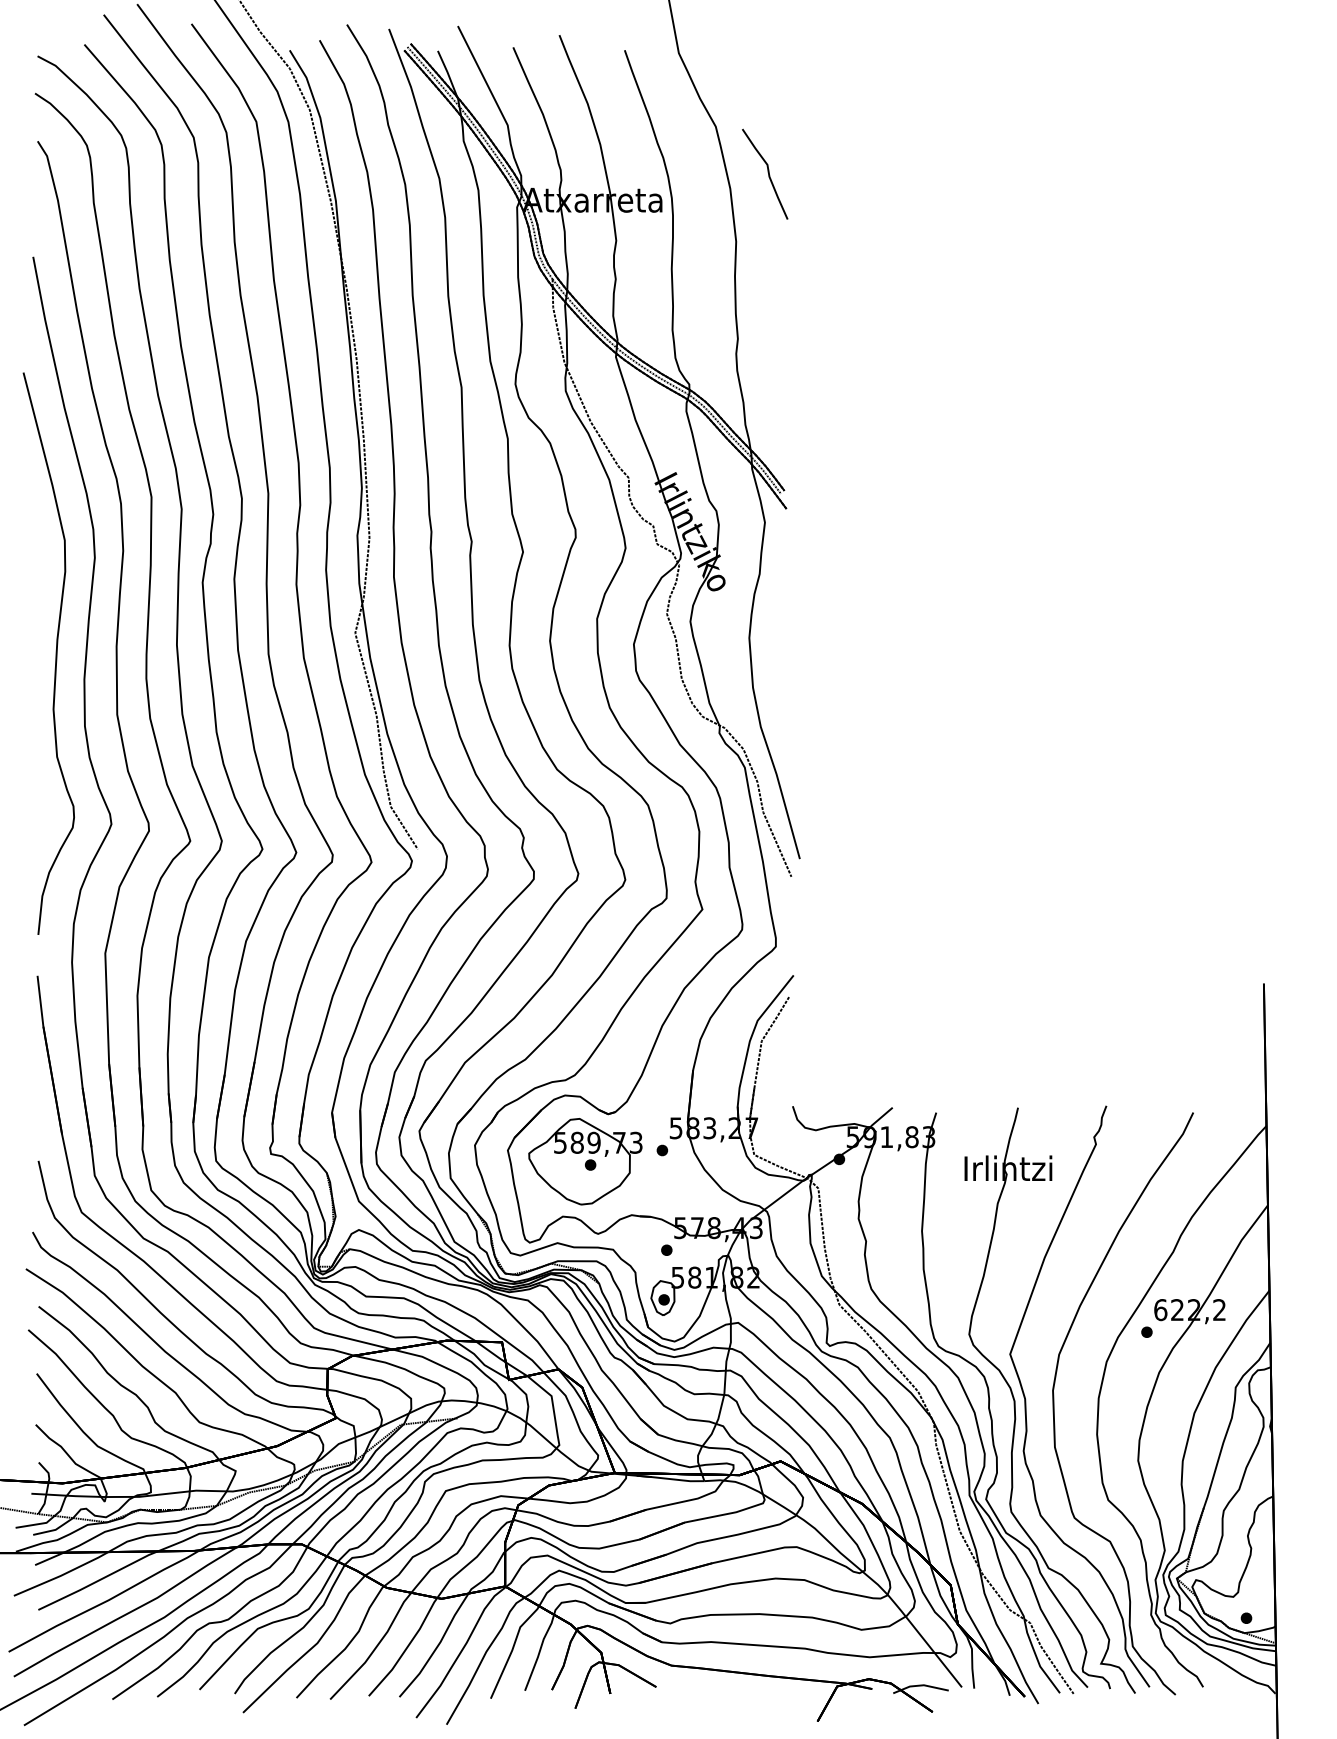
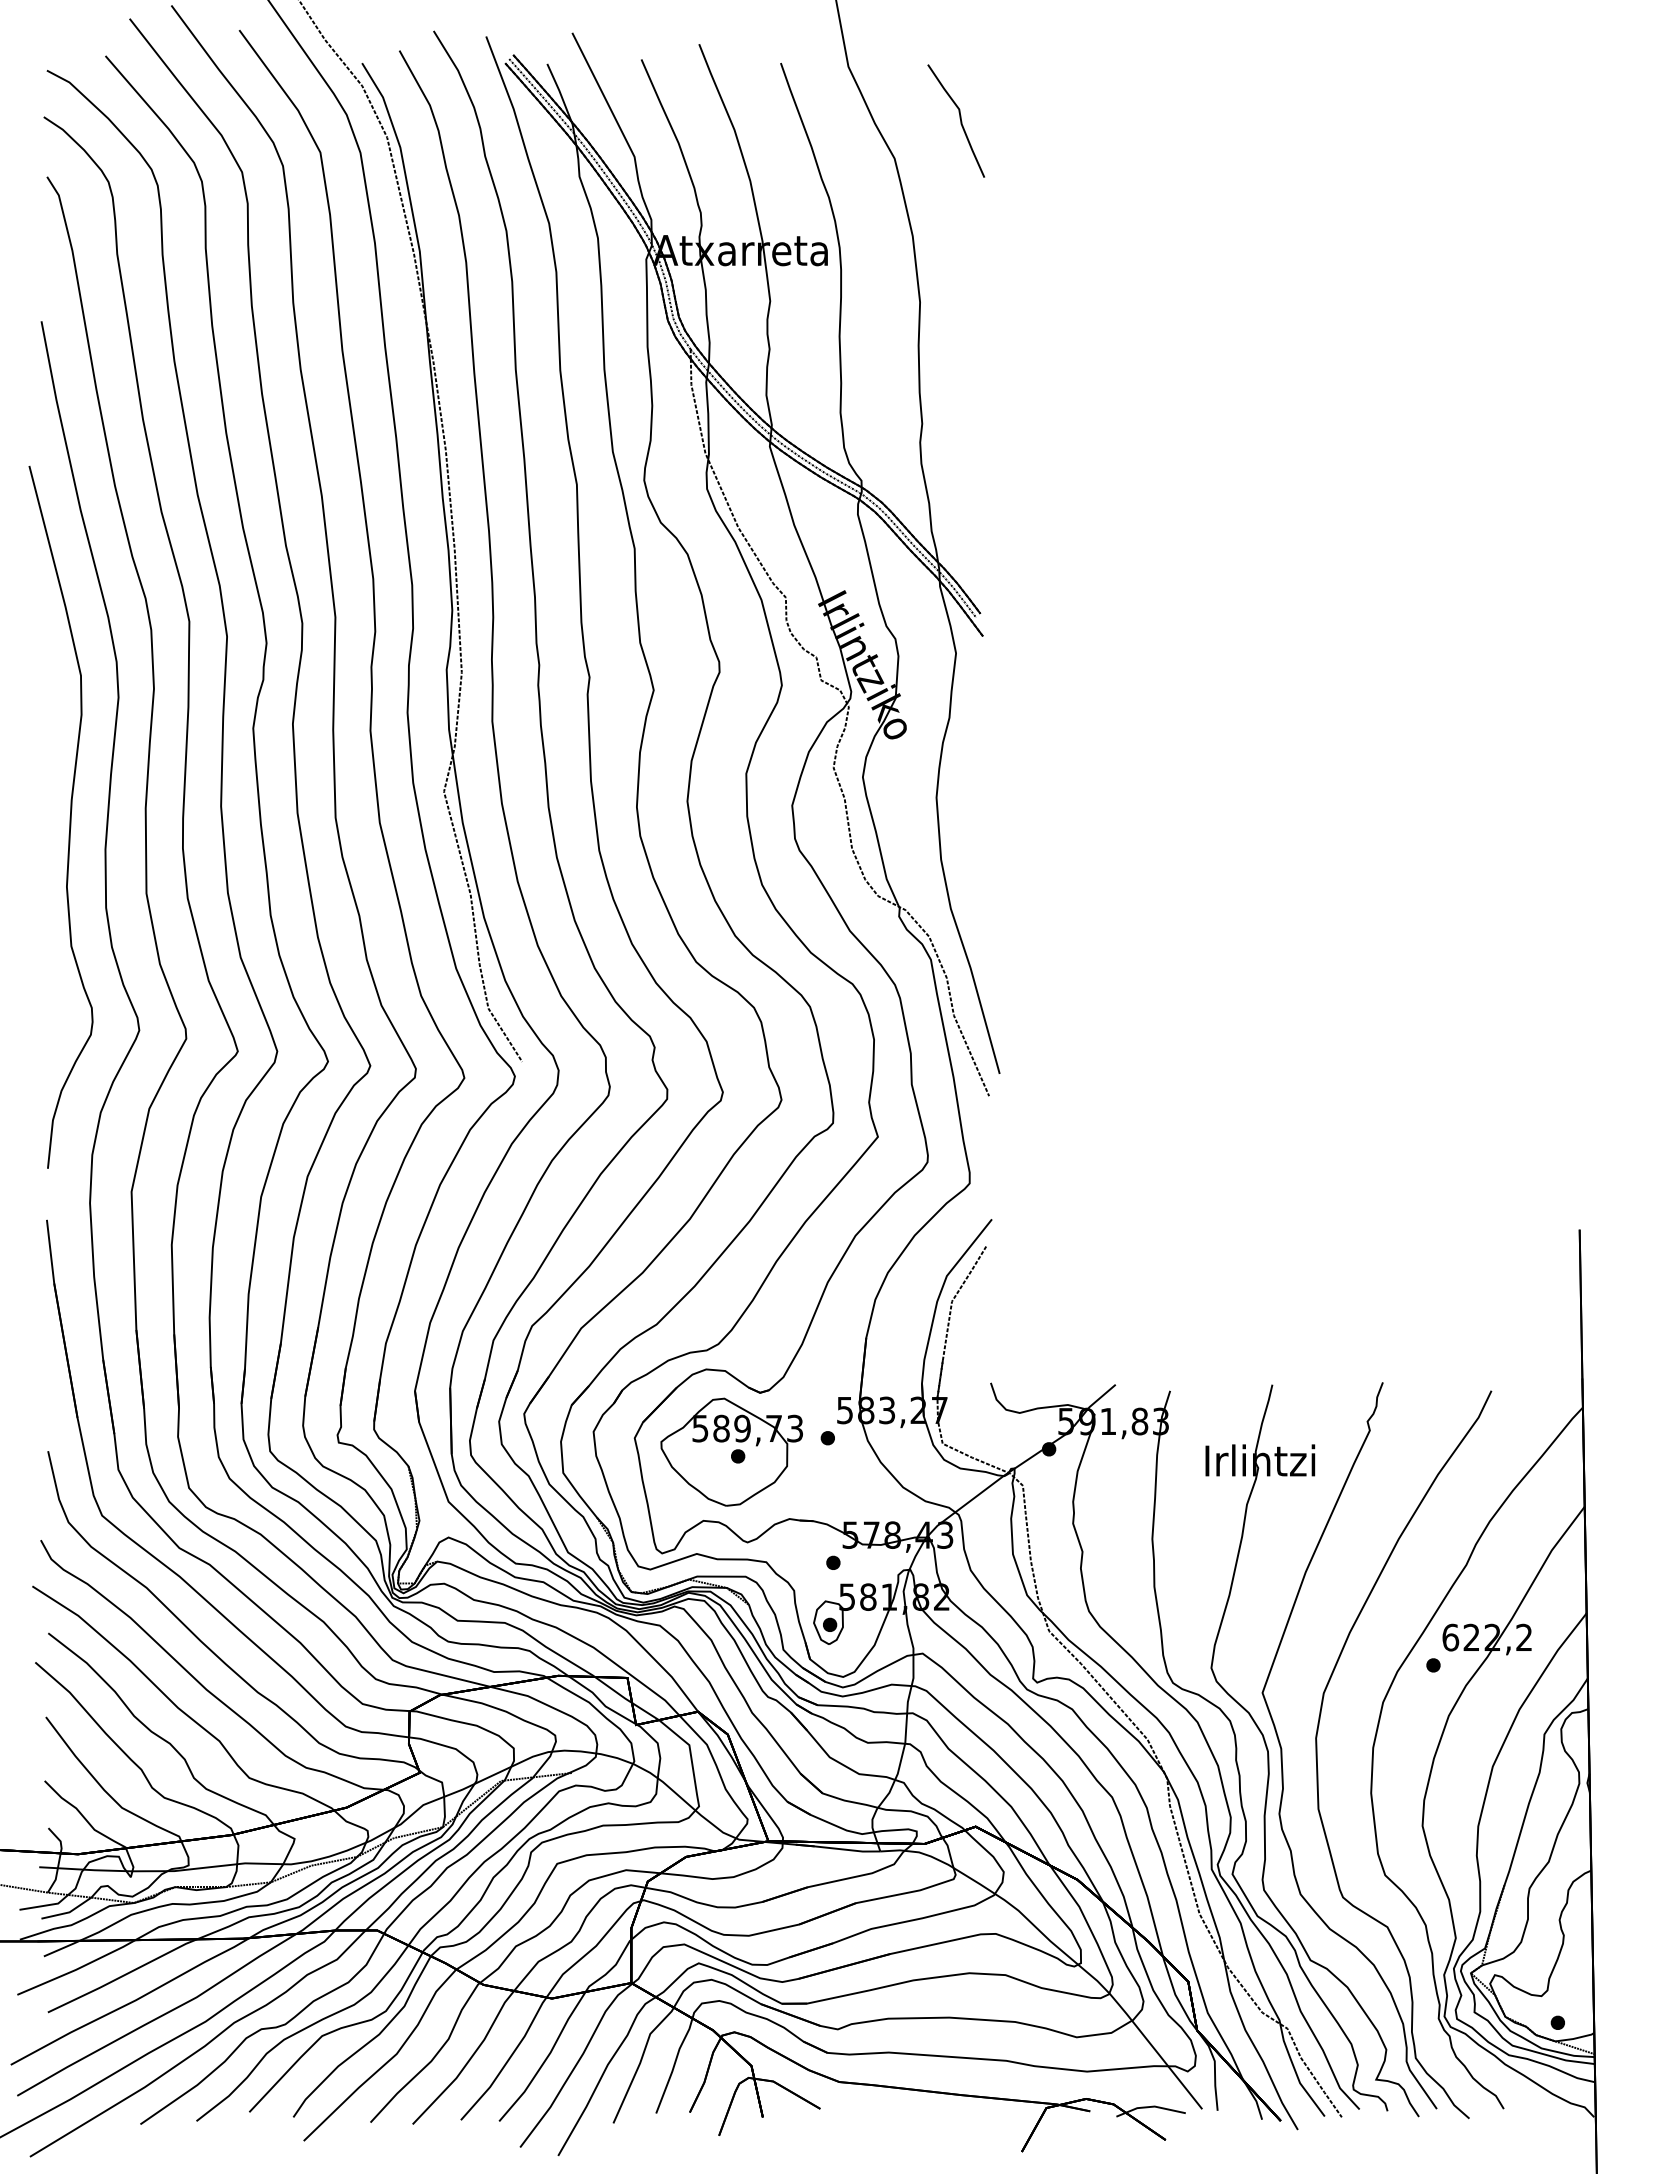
part: (765, 173) -> (956, 120), moved

